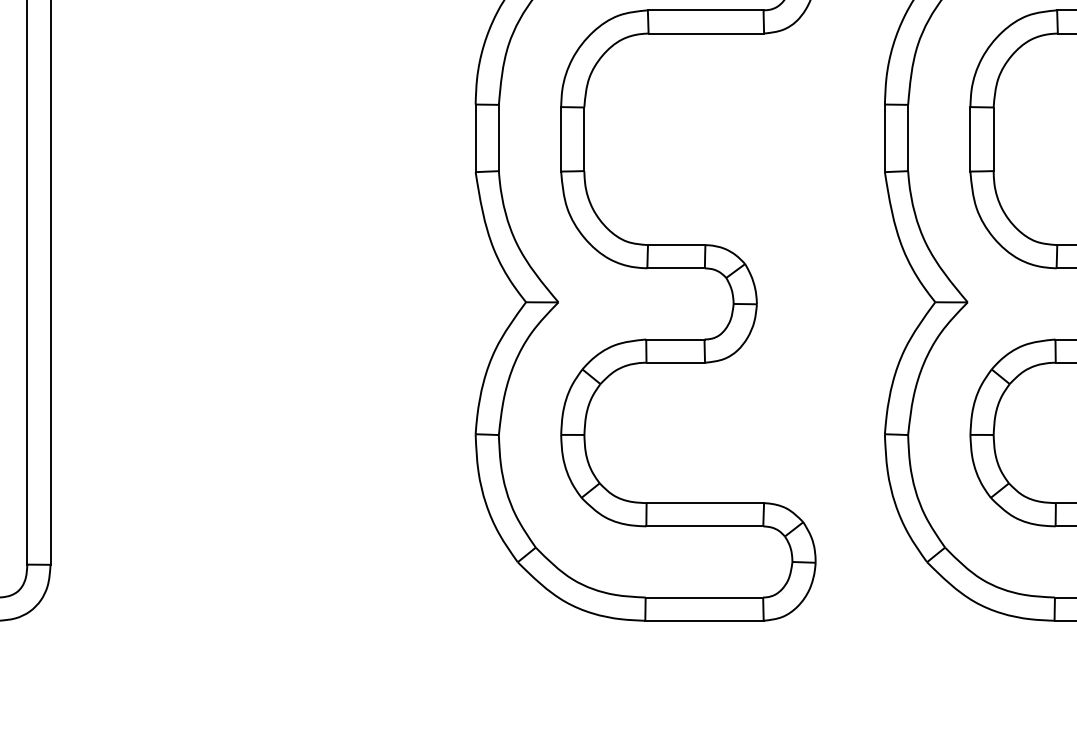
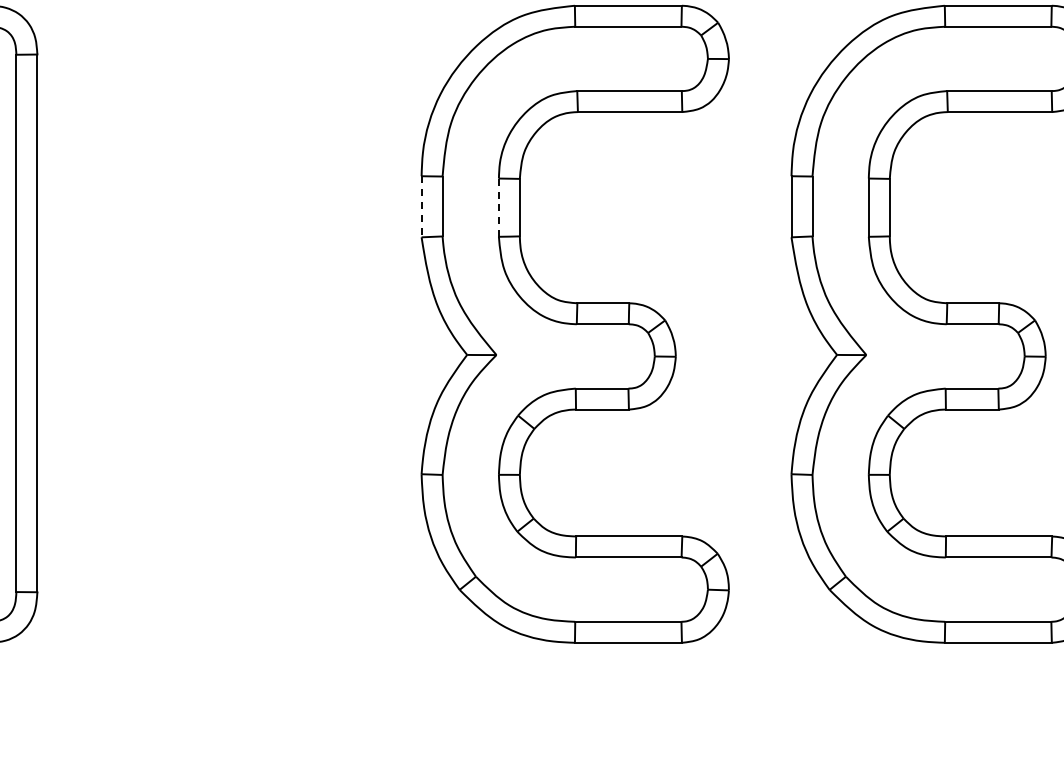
line: (475, 138) -> (421, 206), solid -> dashed
line: (560, 140) -> (498, 208), solid -> dashed

